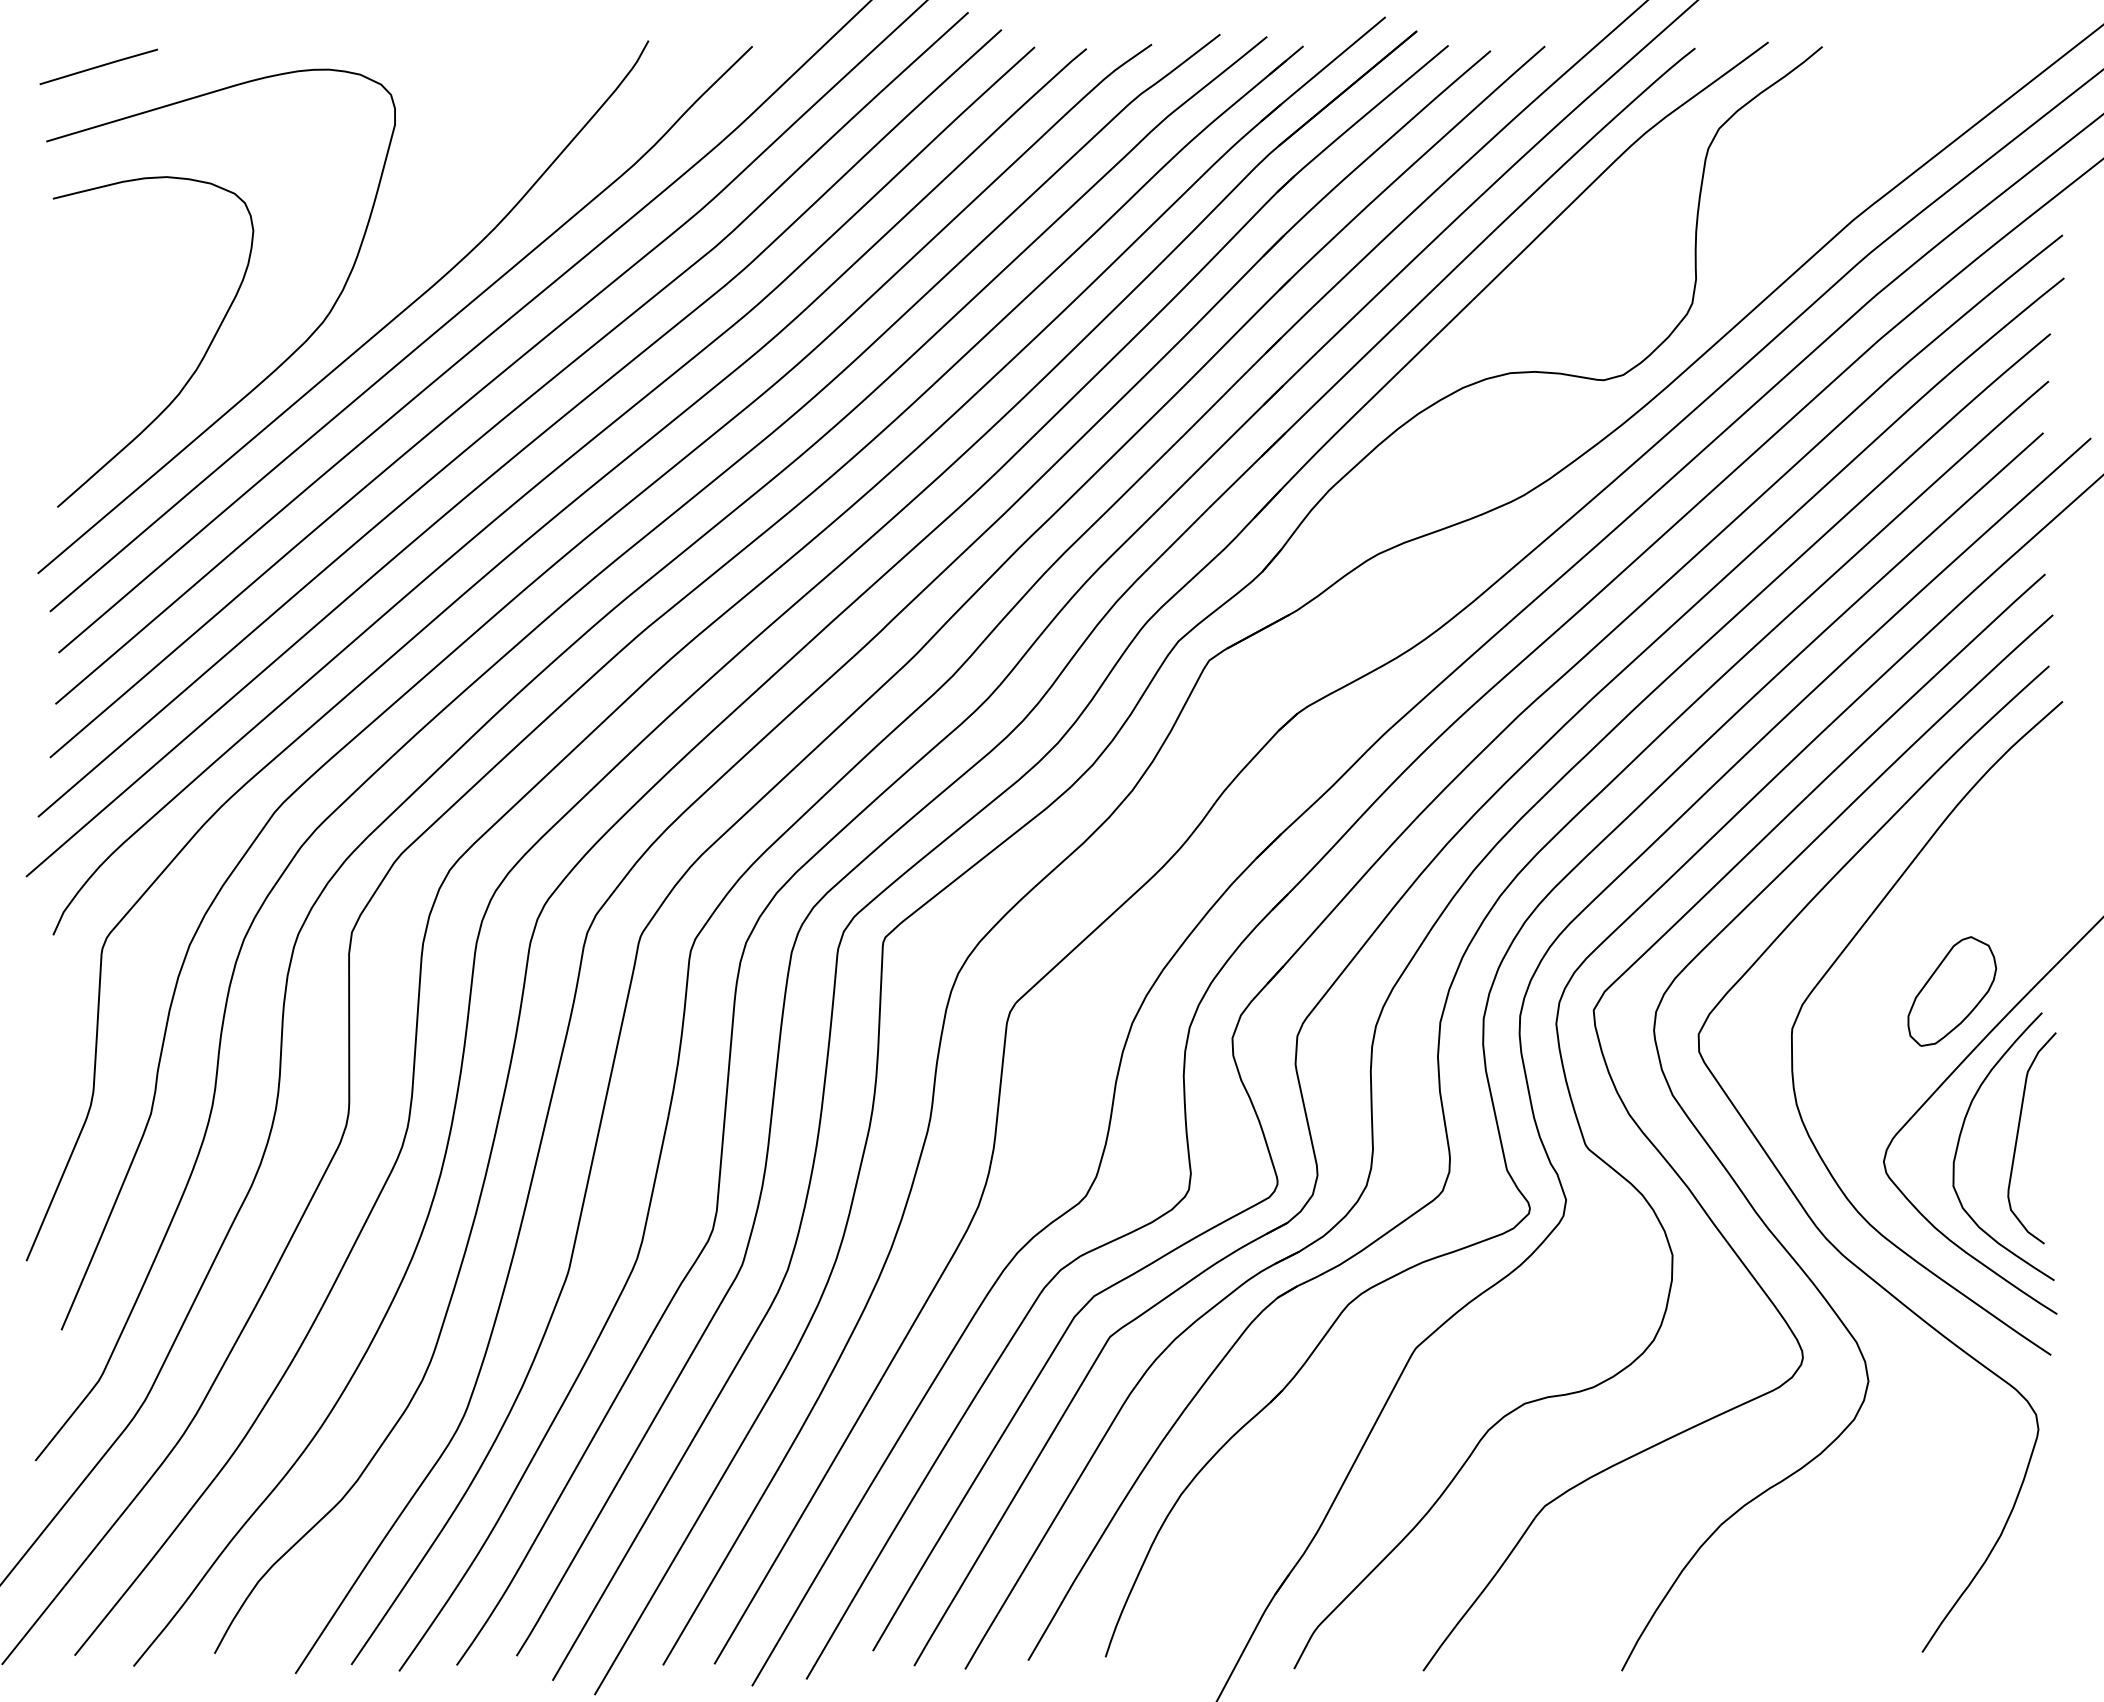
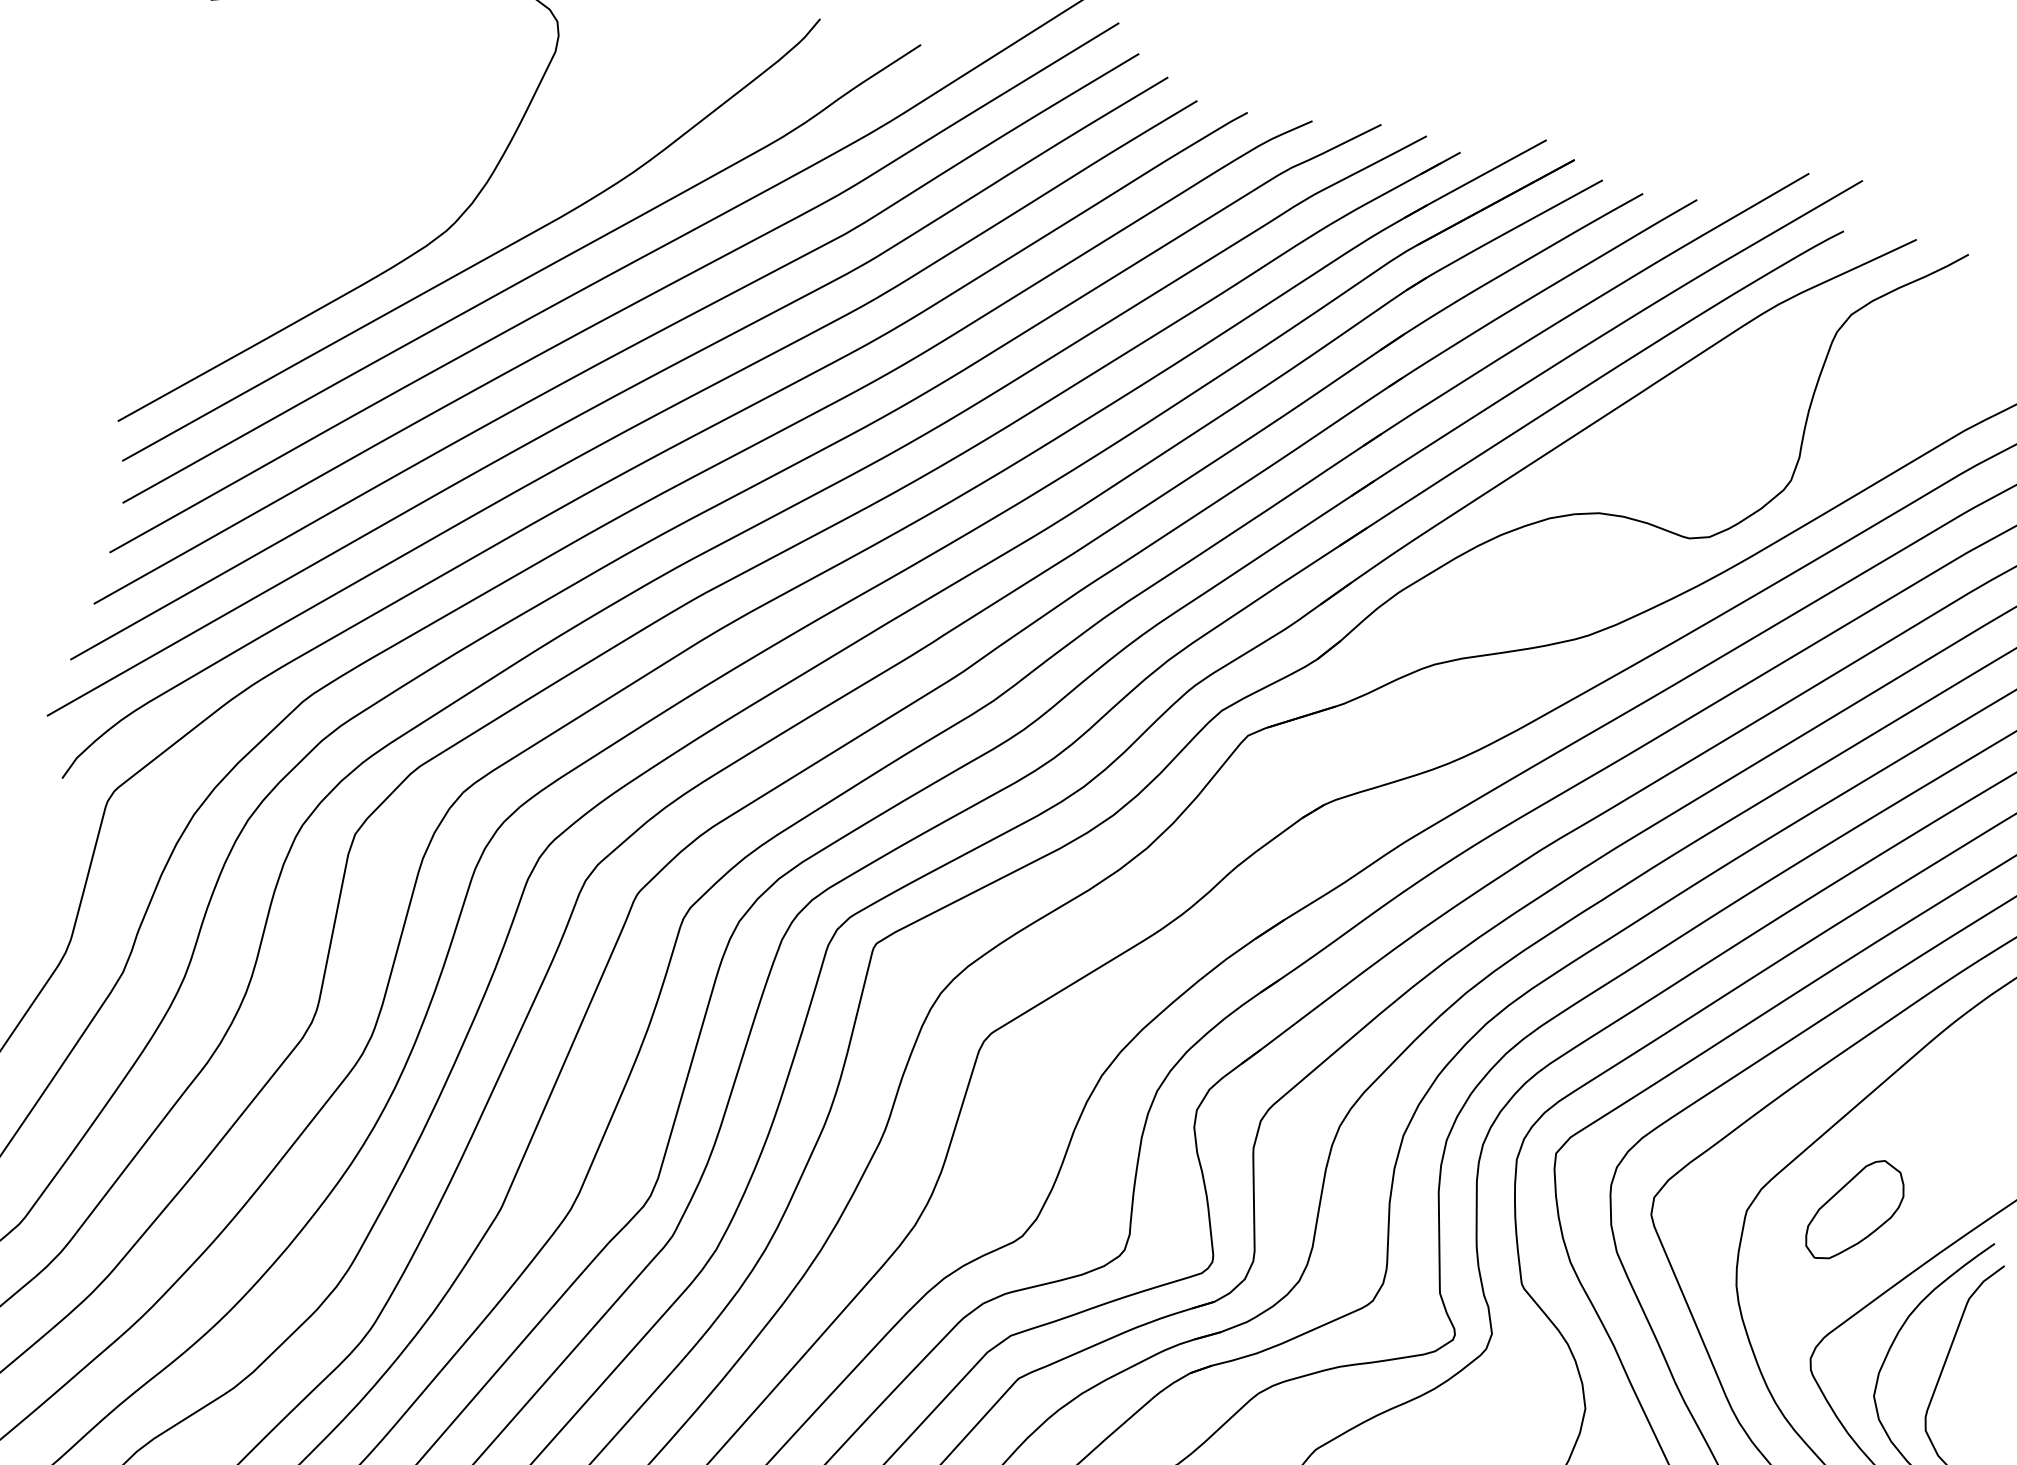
curve: (197, 365) -> (314, 248), removed
part: (1952, 991) -> (1856, 1210), moved

